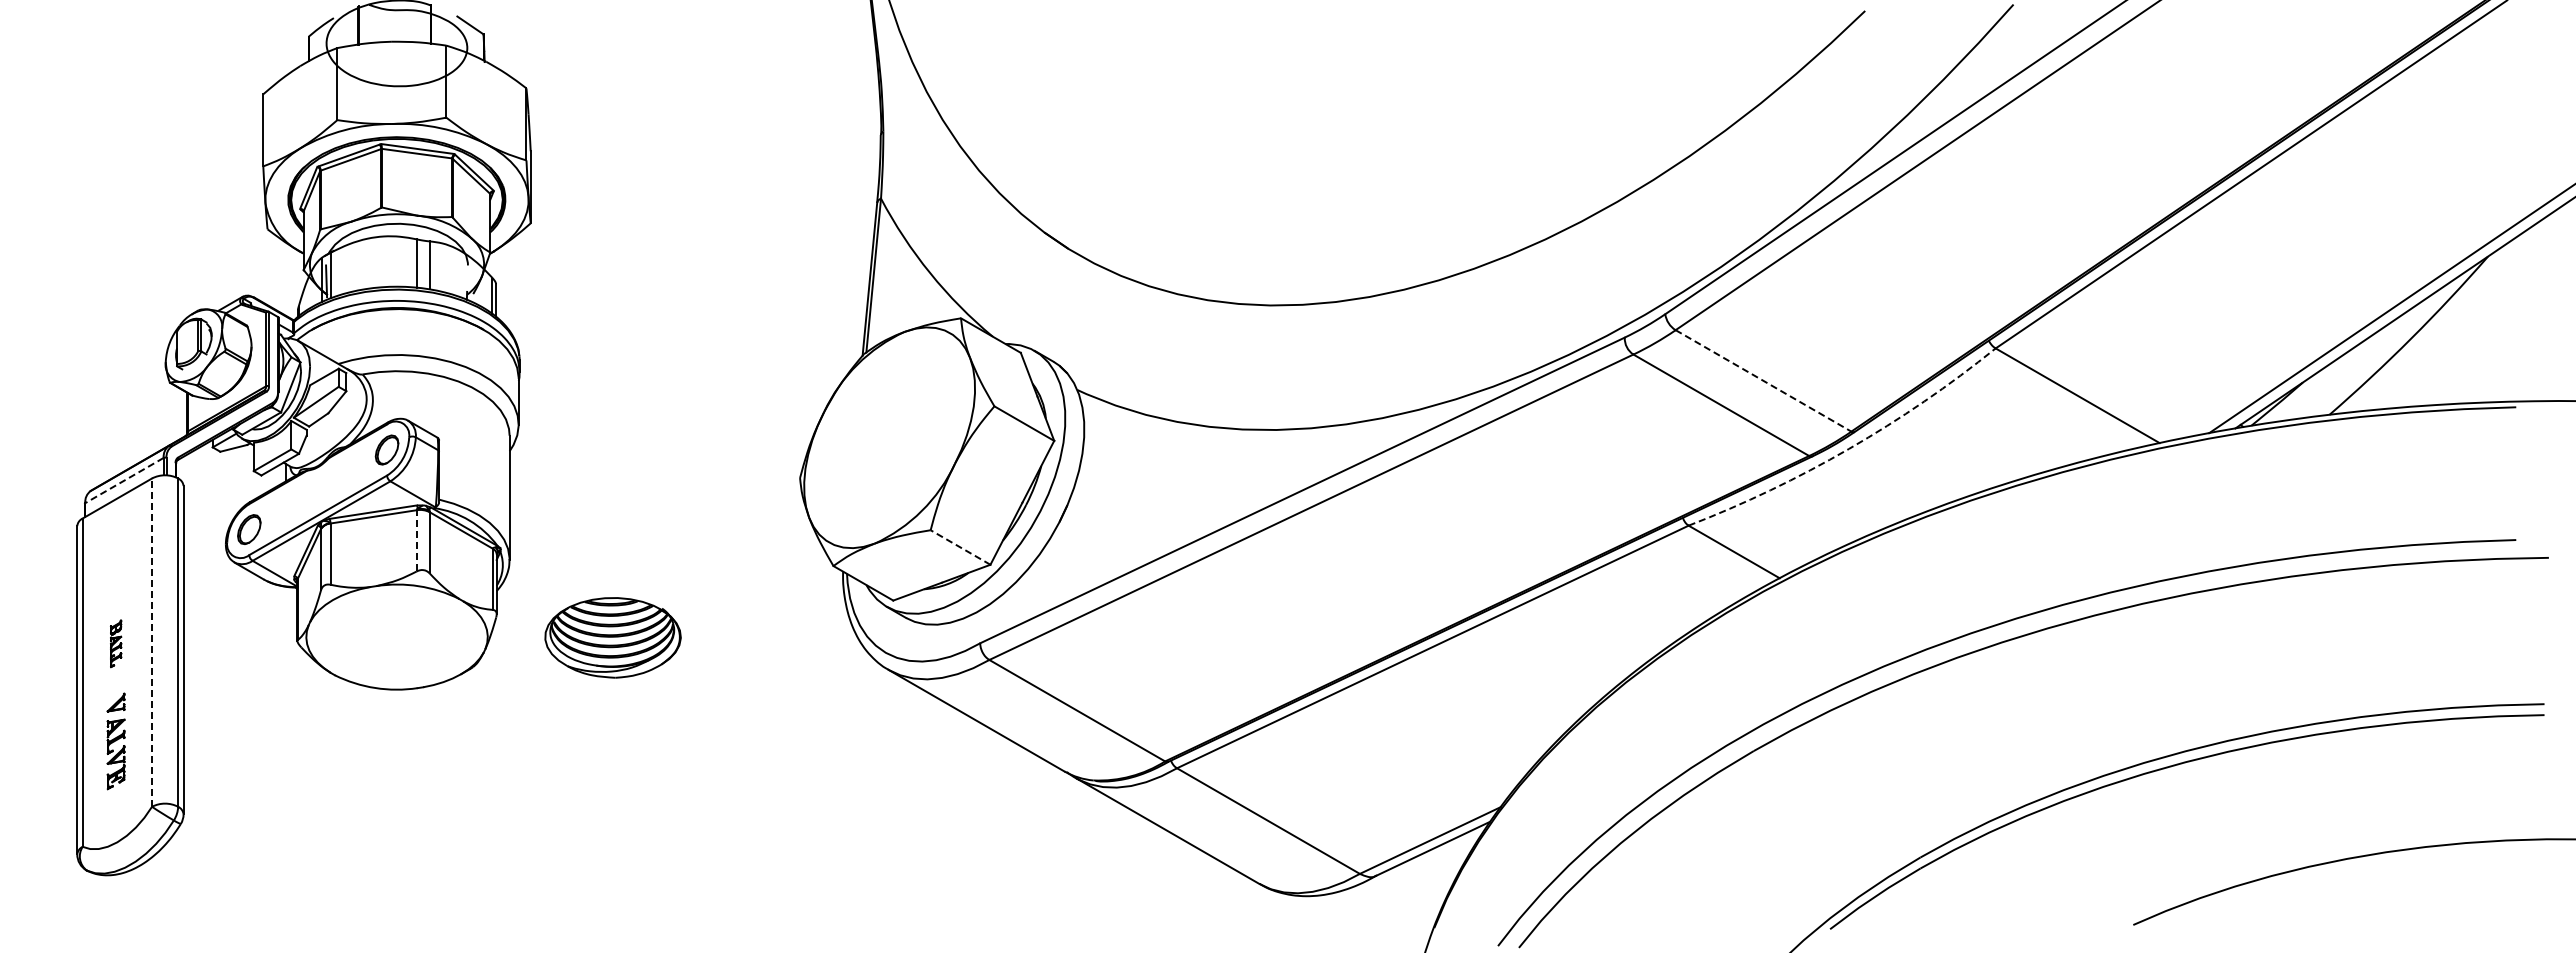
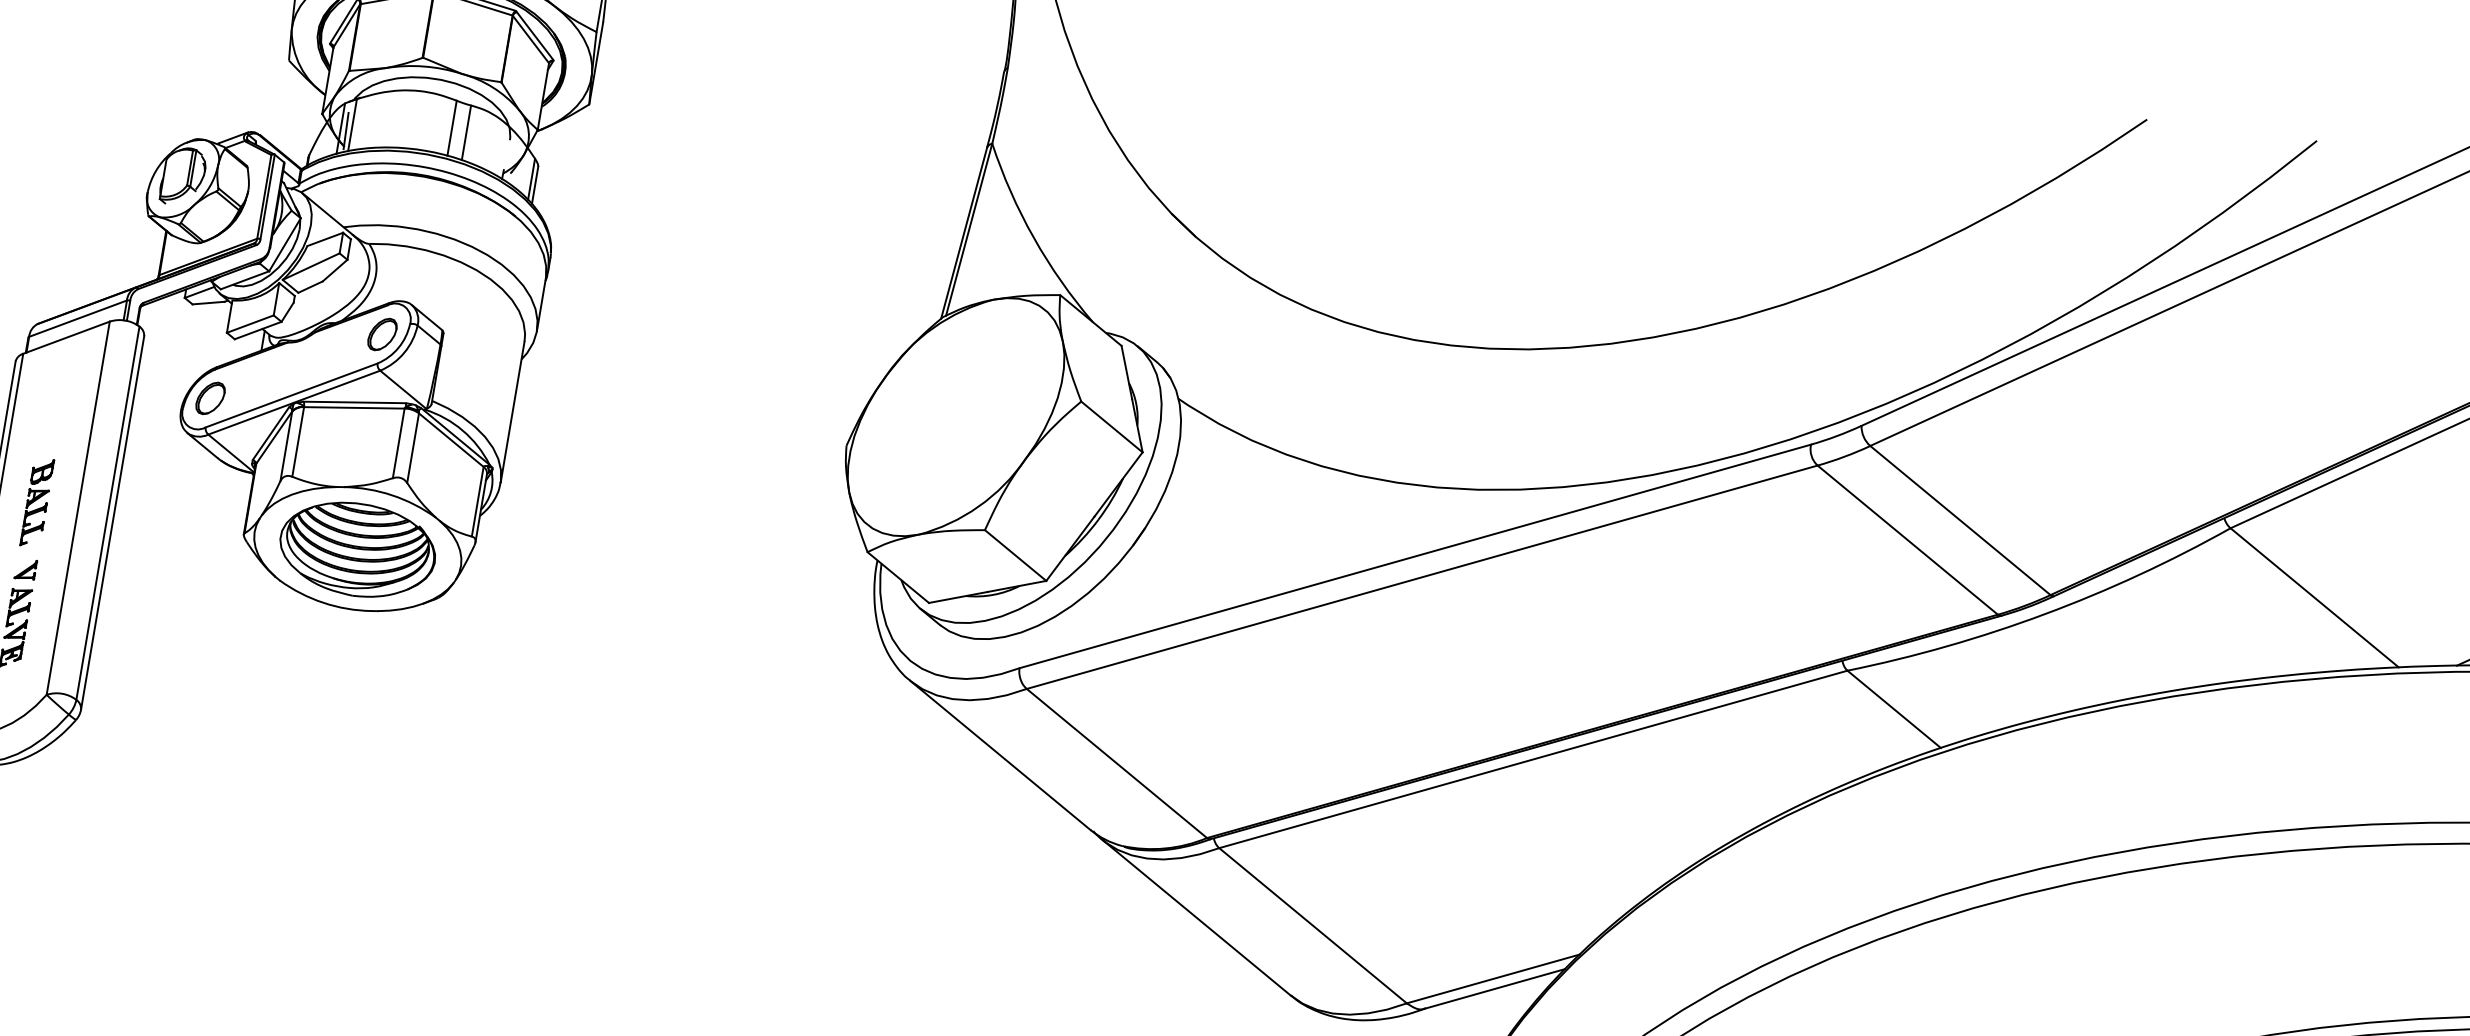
line: (1763, 381) -> (1960, 521), dashed -> solid
arc: (1849, 448) -> (2045, 613), dashed -> solid
line: (124, 480) -> (78, 318), dashed -> solid
line: (416, 540) -> (398, 442), dashed -> solid
line: (960, 547) -> (1015, 555), dashed -> solid
part: (612, 637) -> (357, 549), moved
line: (152, 642) -> (78, 508), dashed -> solid
part: (115, 643) -> (36, 502), size x1.67

